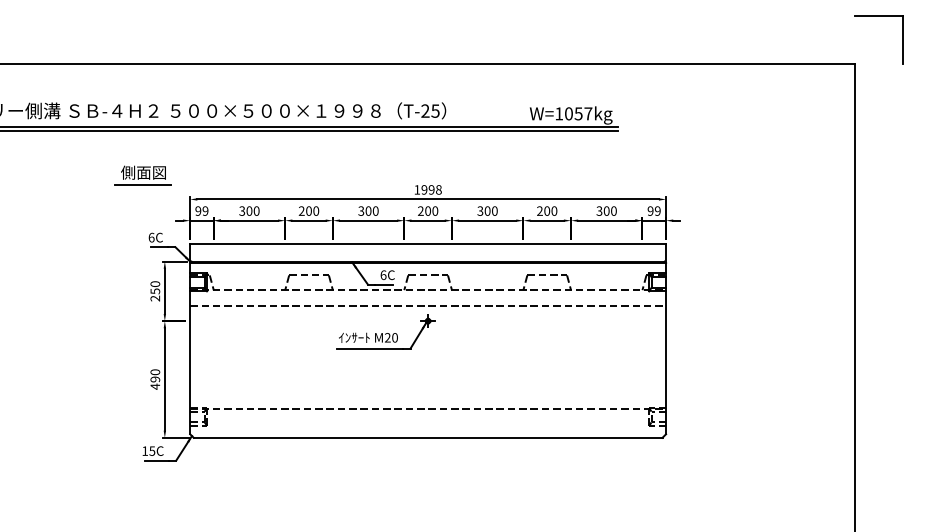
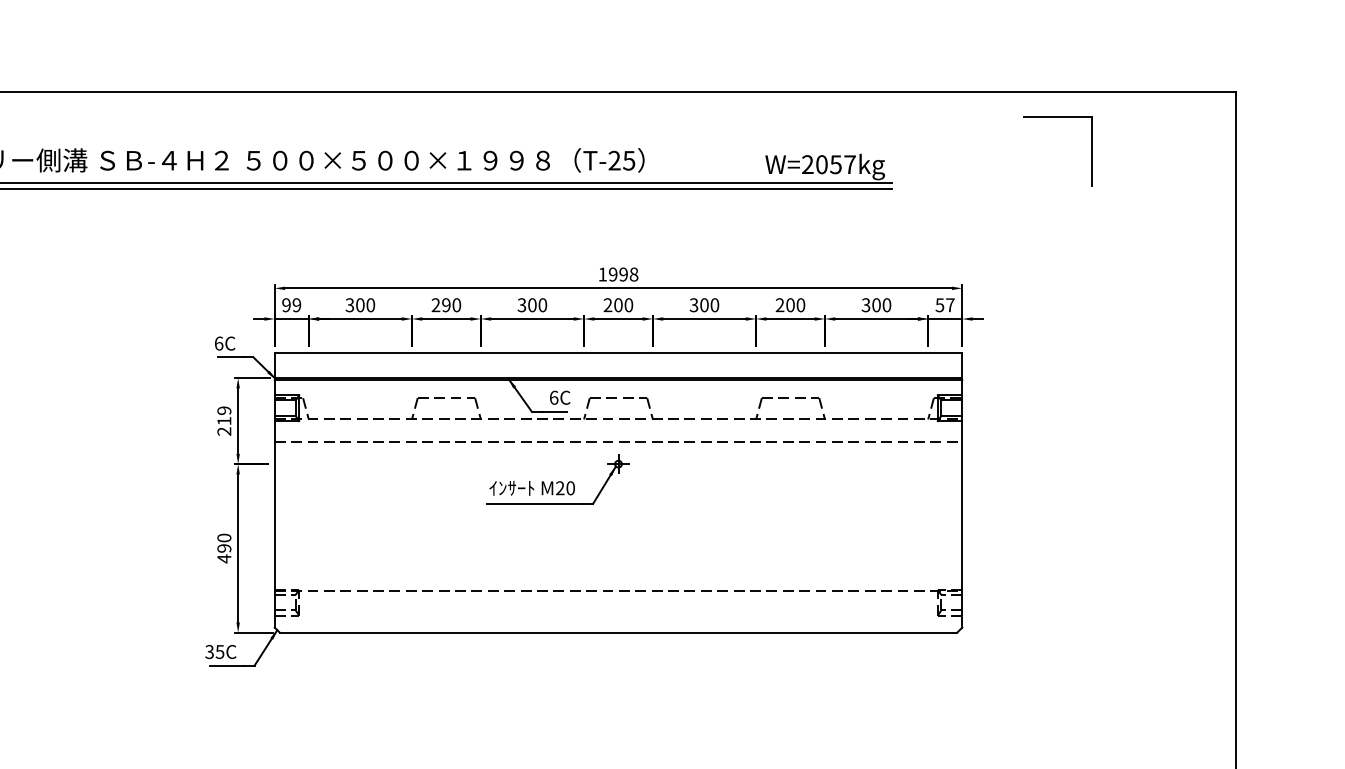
part: (878, 16) -> (1056, 117), moved
text: (559, 113) -> (808, 164), W=1057kg -> W=2057kg
part: (142, 175) -> (205, 253), removed
text: (308, 210) -> (445, 304), 200 -> 290
text: (653, 210) -> (944, 304), 99 -> 57
text: (155, 287) -> (224, 415), 250 -> 219
text: (144, 450) -> (208, 651), 15C -> 35C

